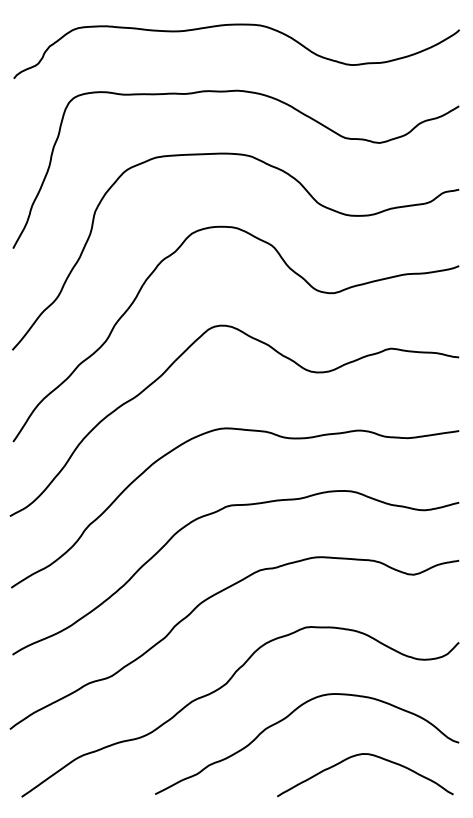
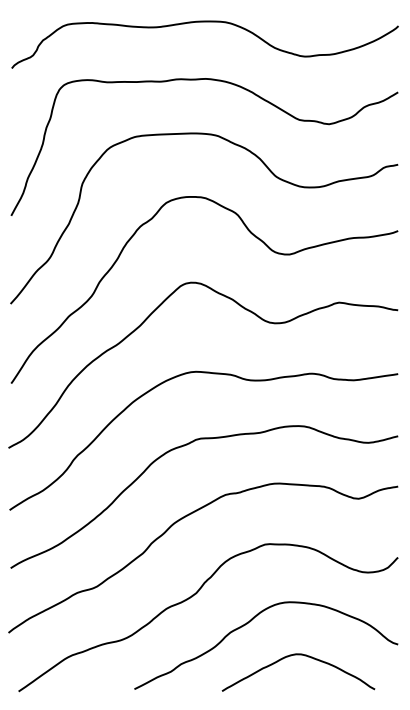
curve: (368, 755) -> (301, 655), moved

